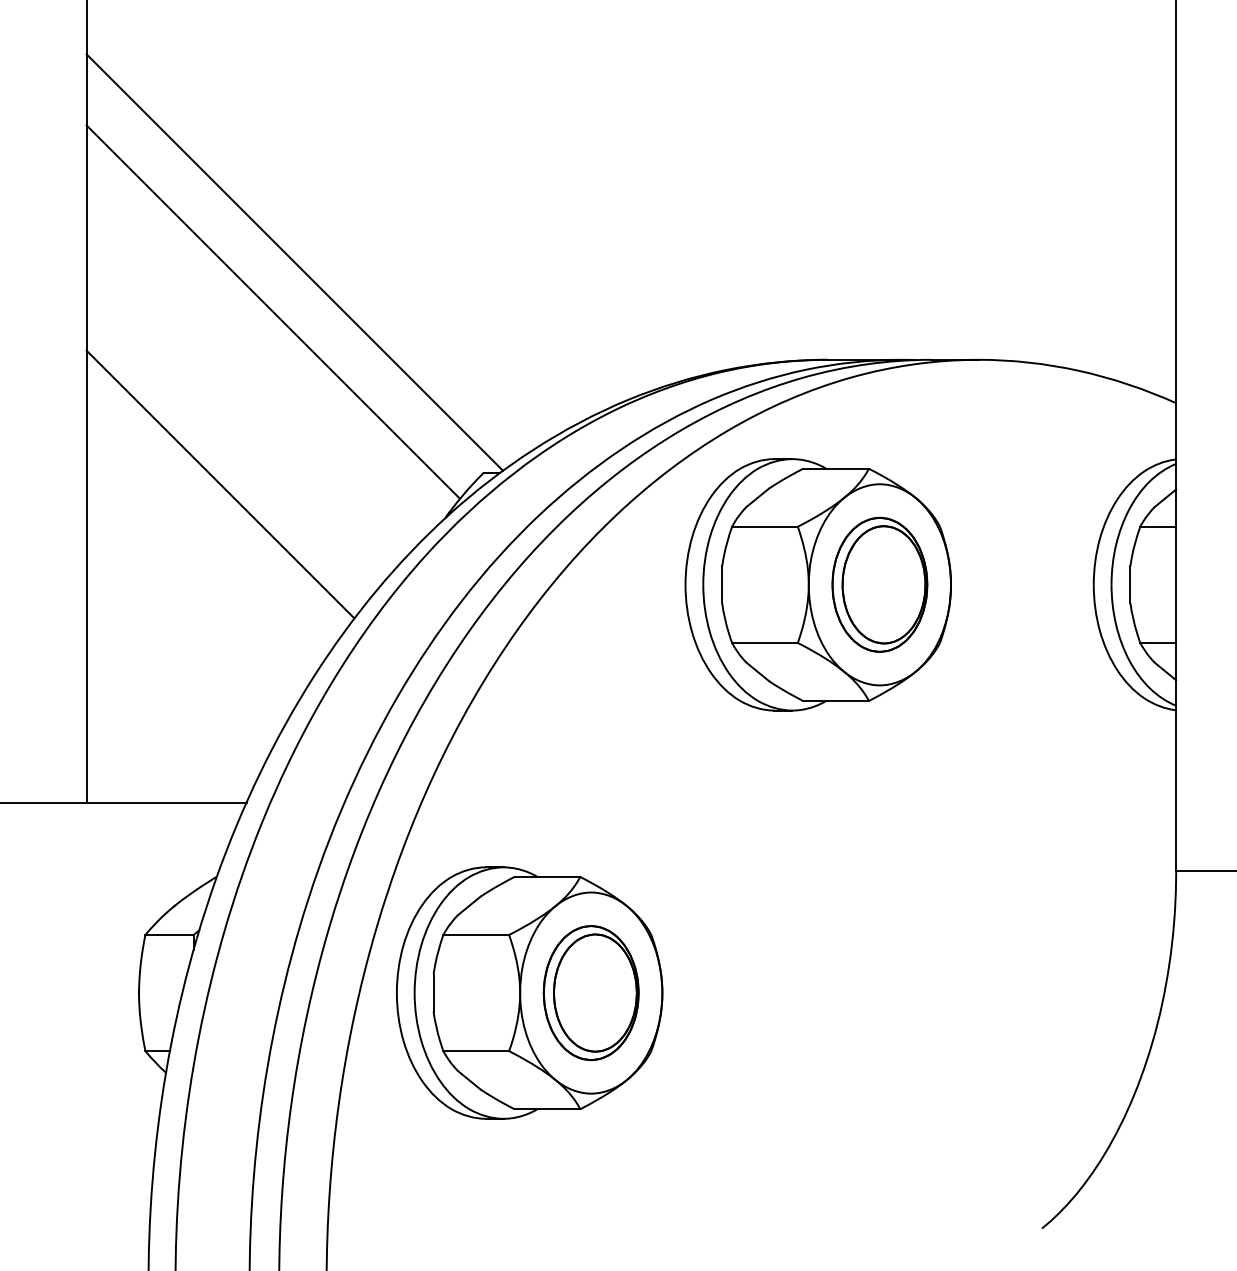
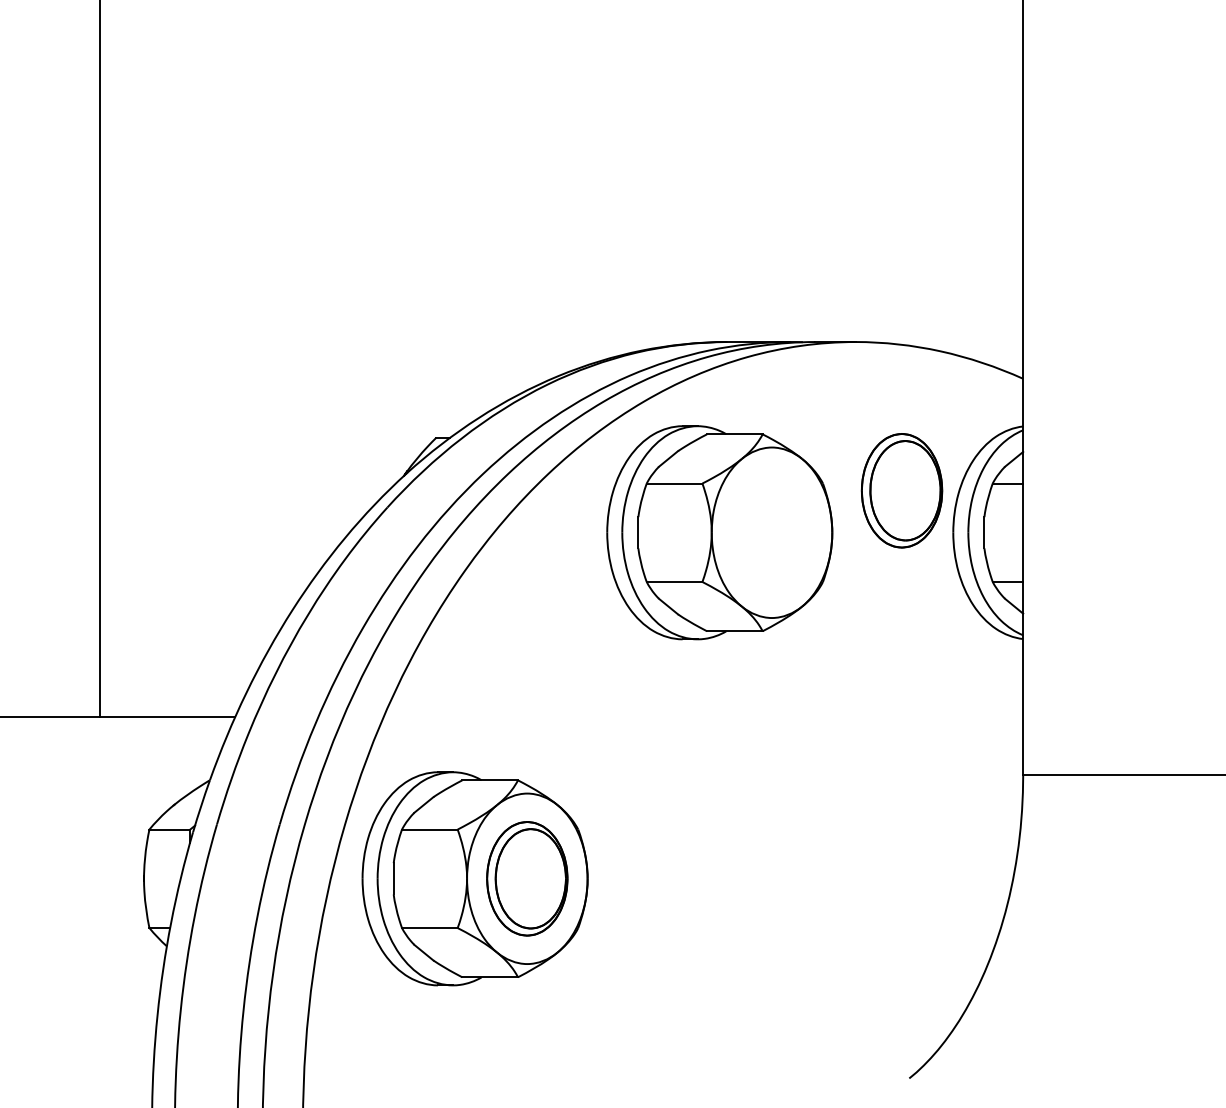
line: (294, 262) -> (275, 259), removed
line: (272, 312) -> (257, 301), removed
line: (219, 484) -> (212, 447), removed
part: (879, 584) -> (901, 490), moved

